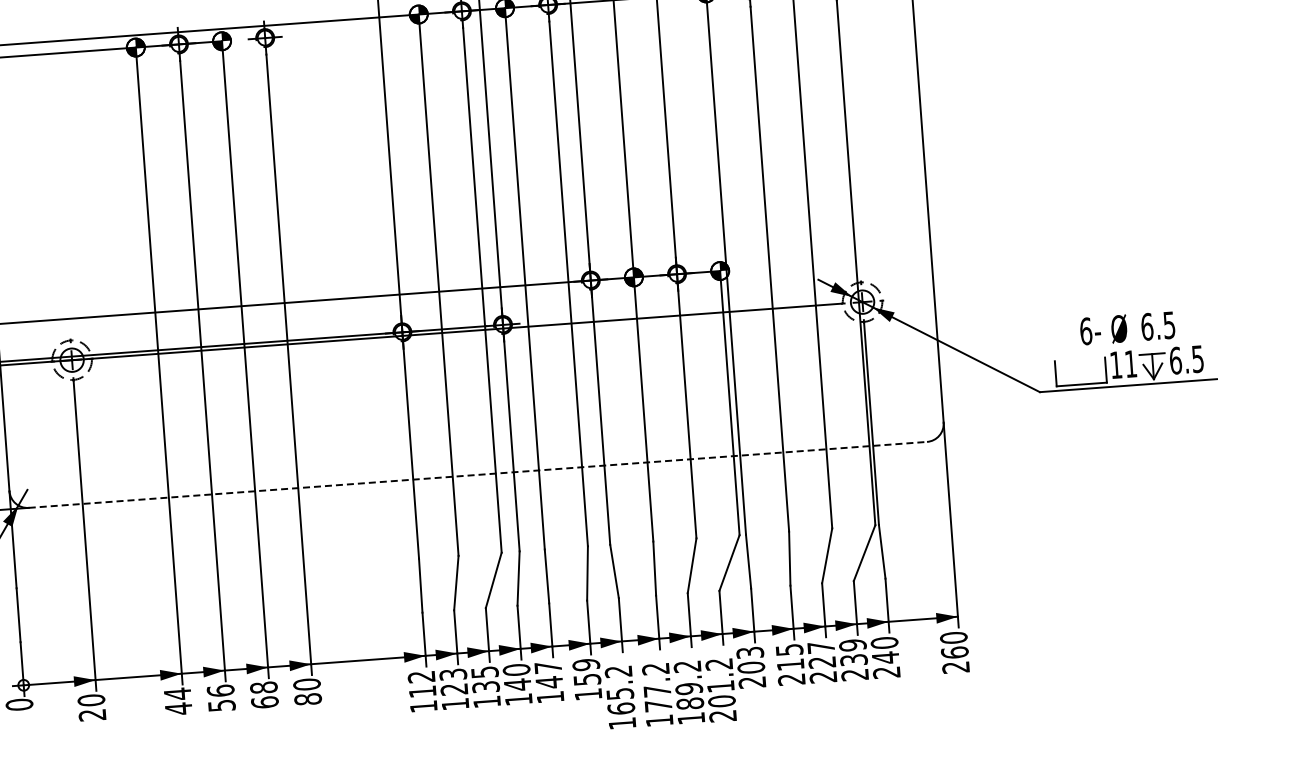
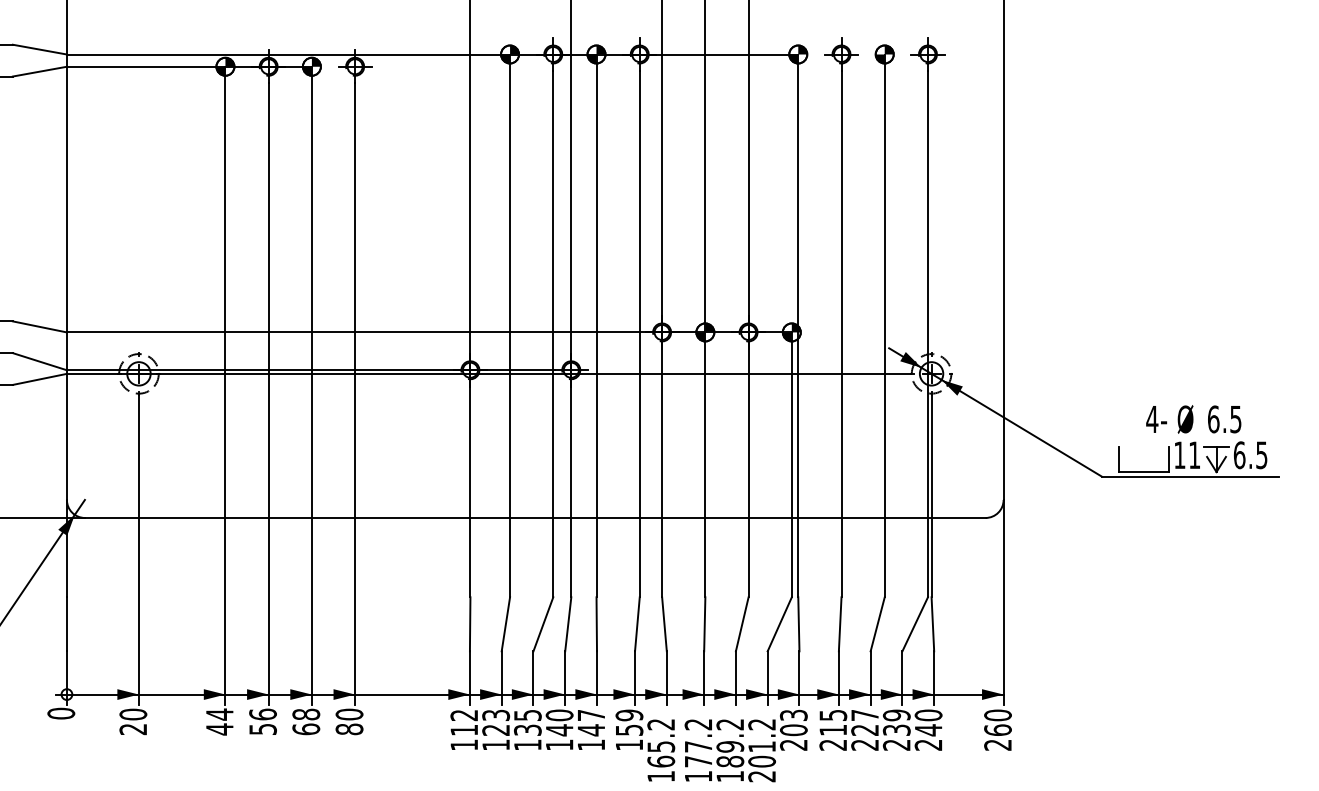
text: (1086, 331) -> (1152, 419), 6- -> 4-
line: (478, 474) -> (535, 517), dashed -> solid

